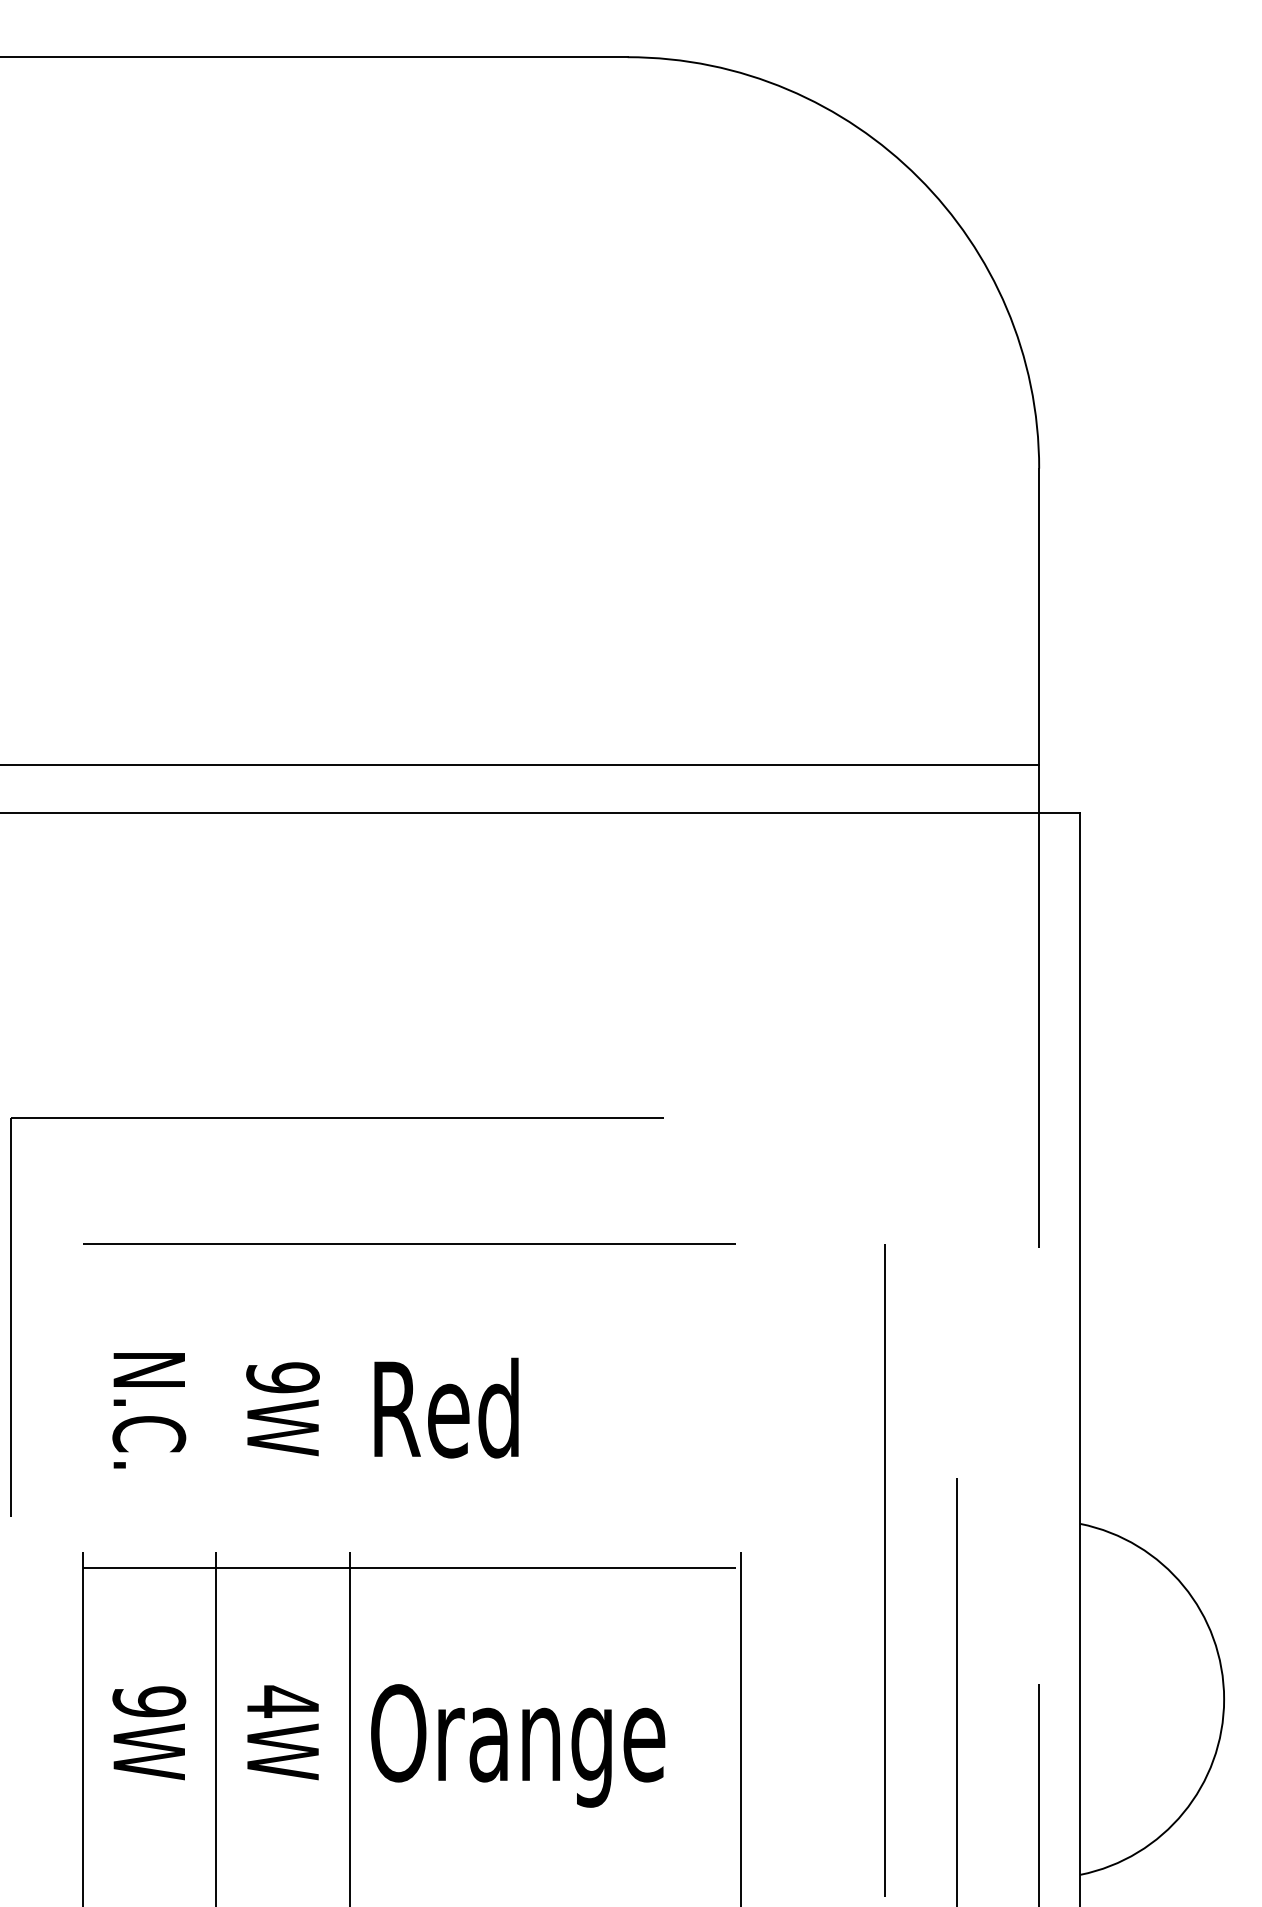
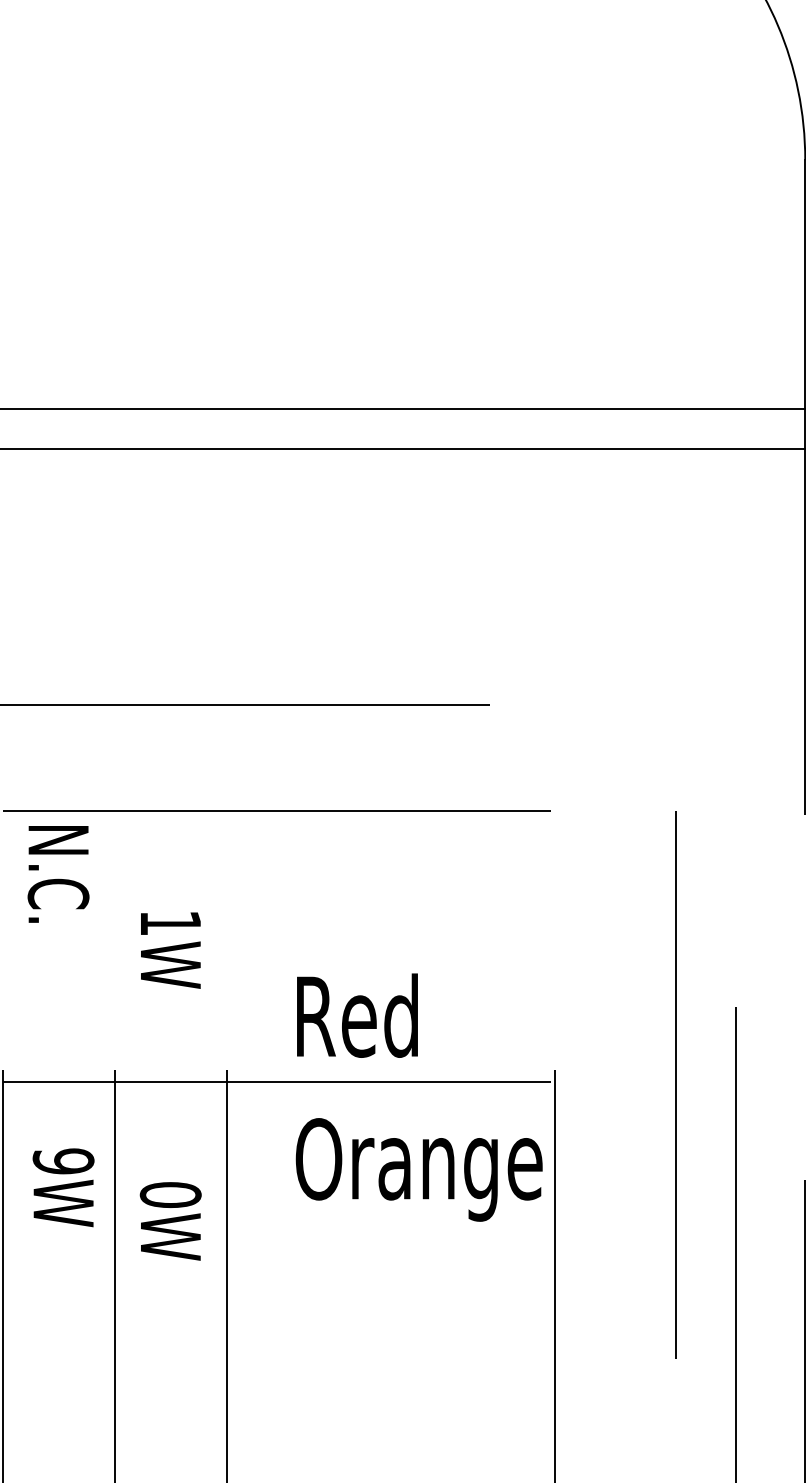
text: (282, 1377) -> (170, 922), 9W -> 1W
text: (446, 1407) -> (357, 1015), moved
text: (149, 1410) -> (58, 874), moved
text: (282, 1701) -> (170, 1194), 4W -> 0W
text: (149, 1733) -> (63, 1188), moved
text: (518, 1745) -> (419, 1169), moved

